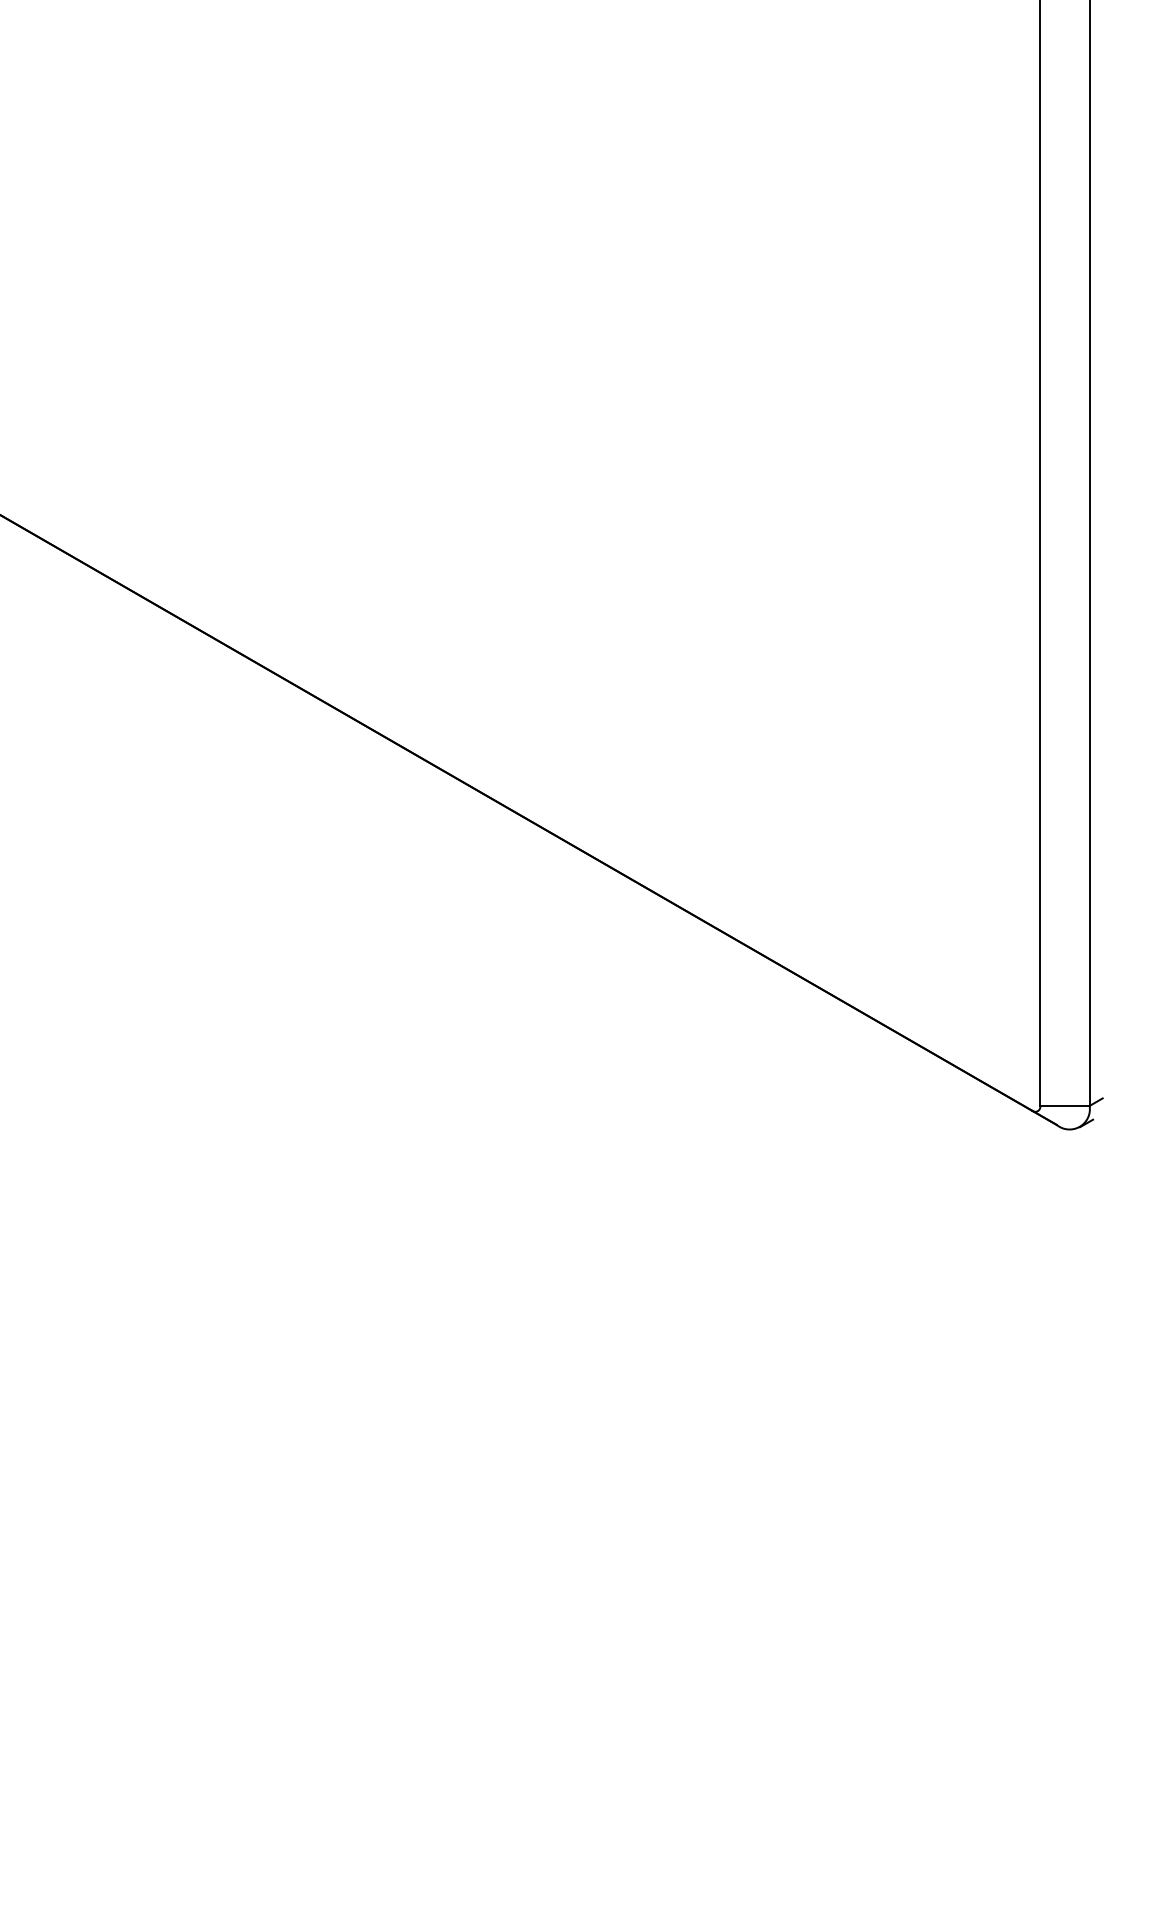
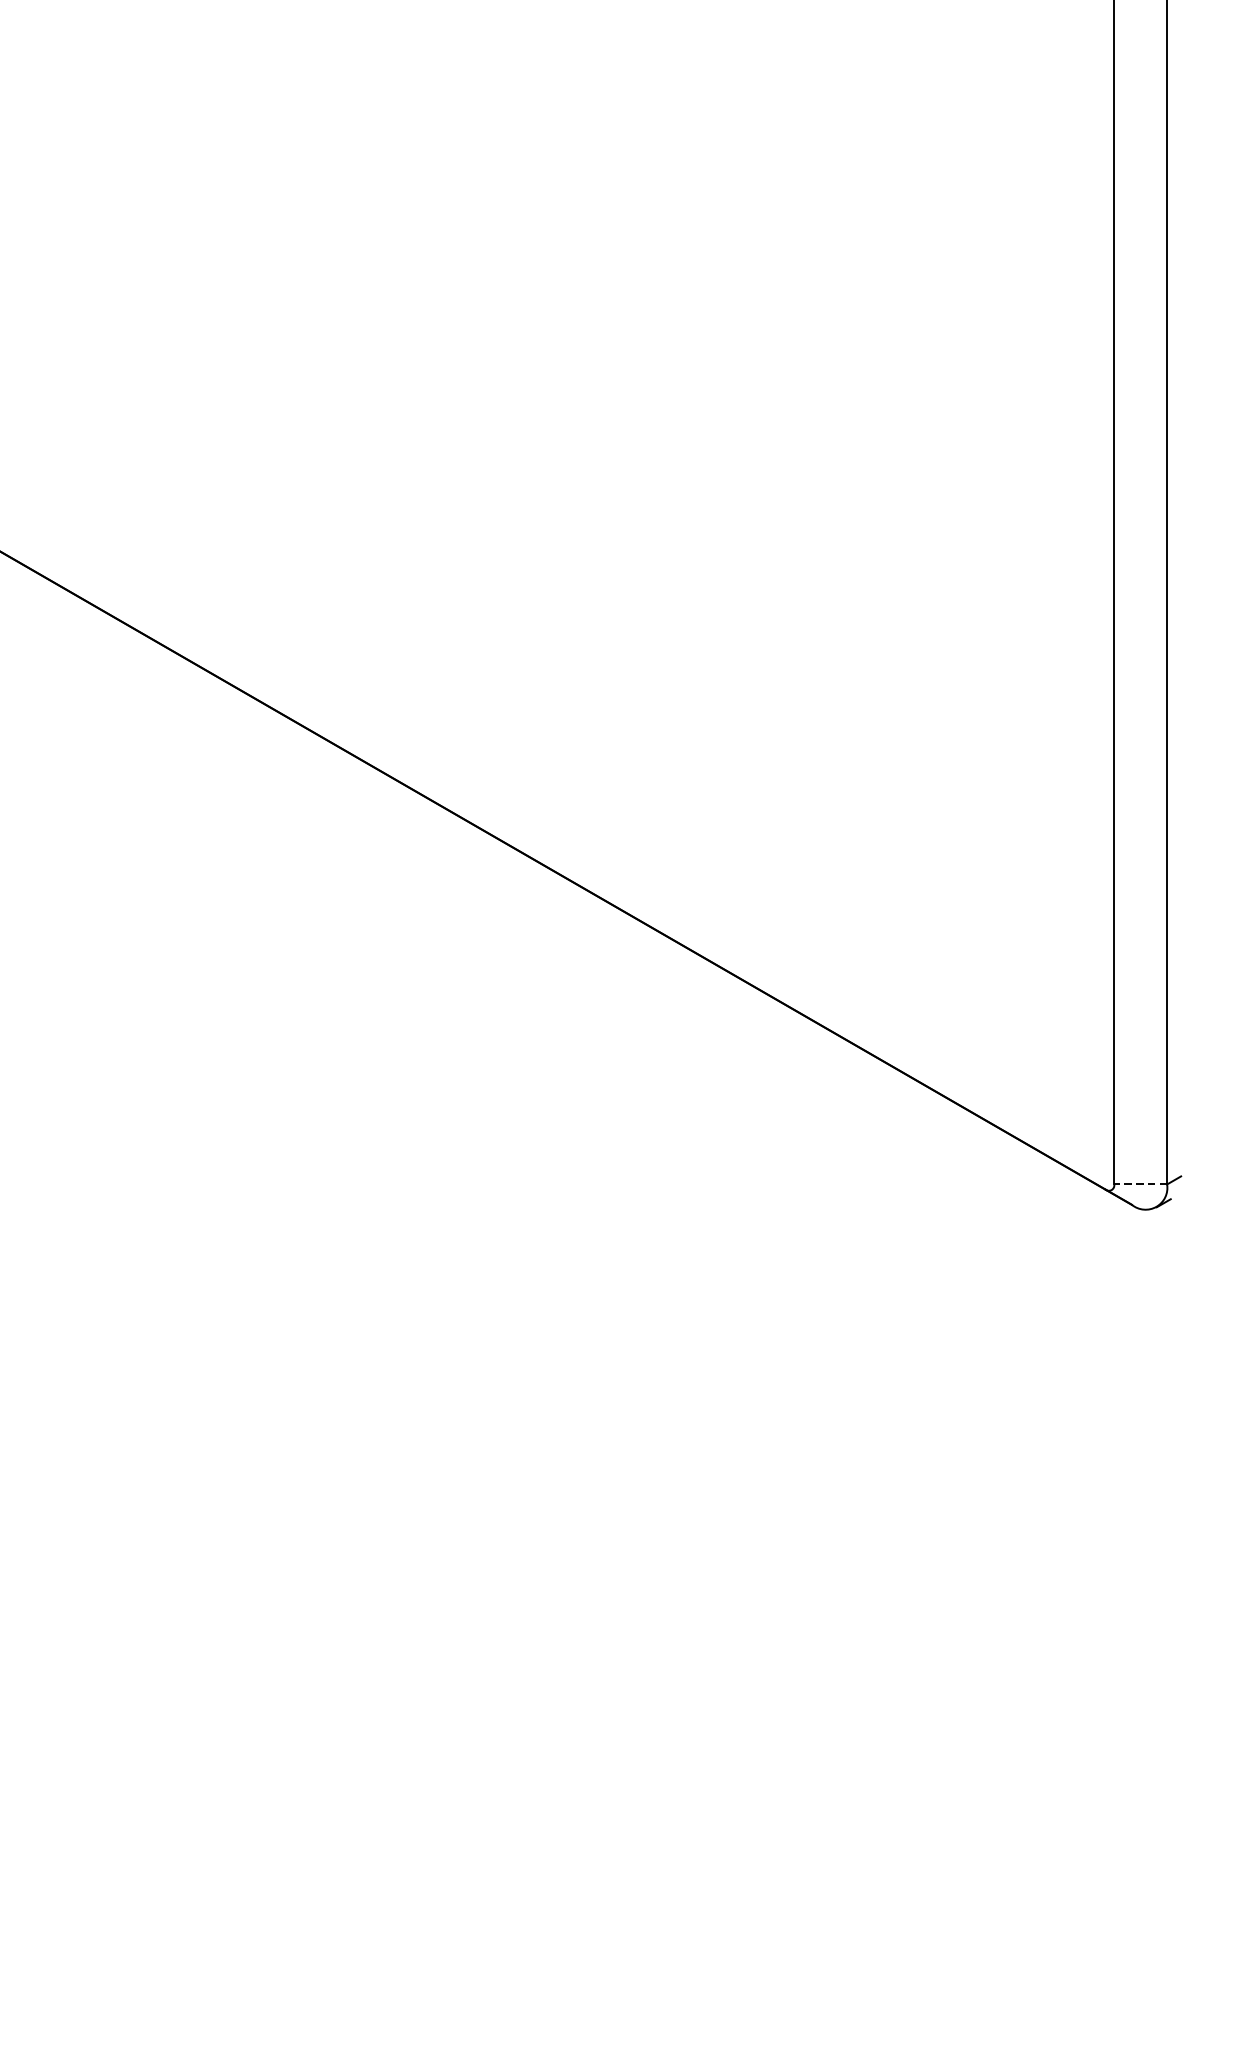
line: (1064, 1105) -> (1140, 1184), solid -> dashed

